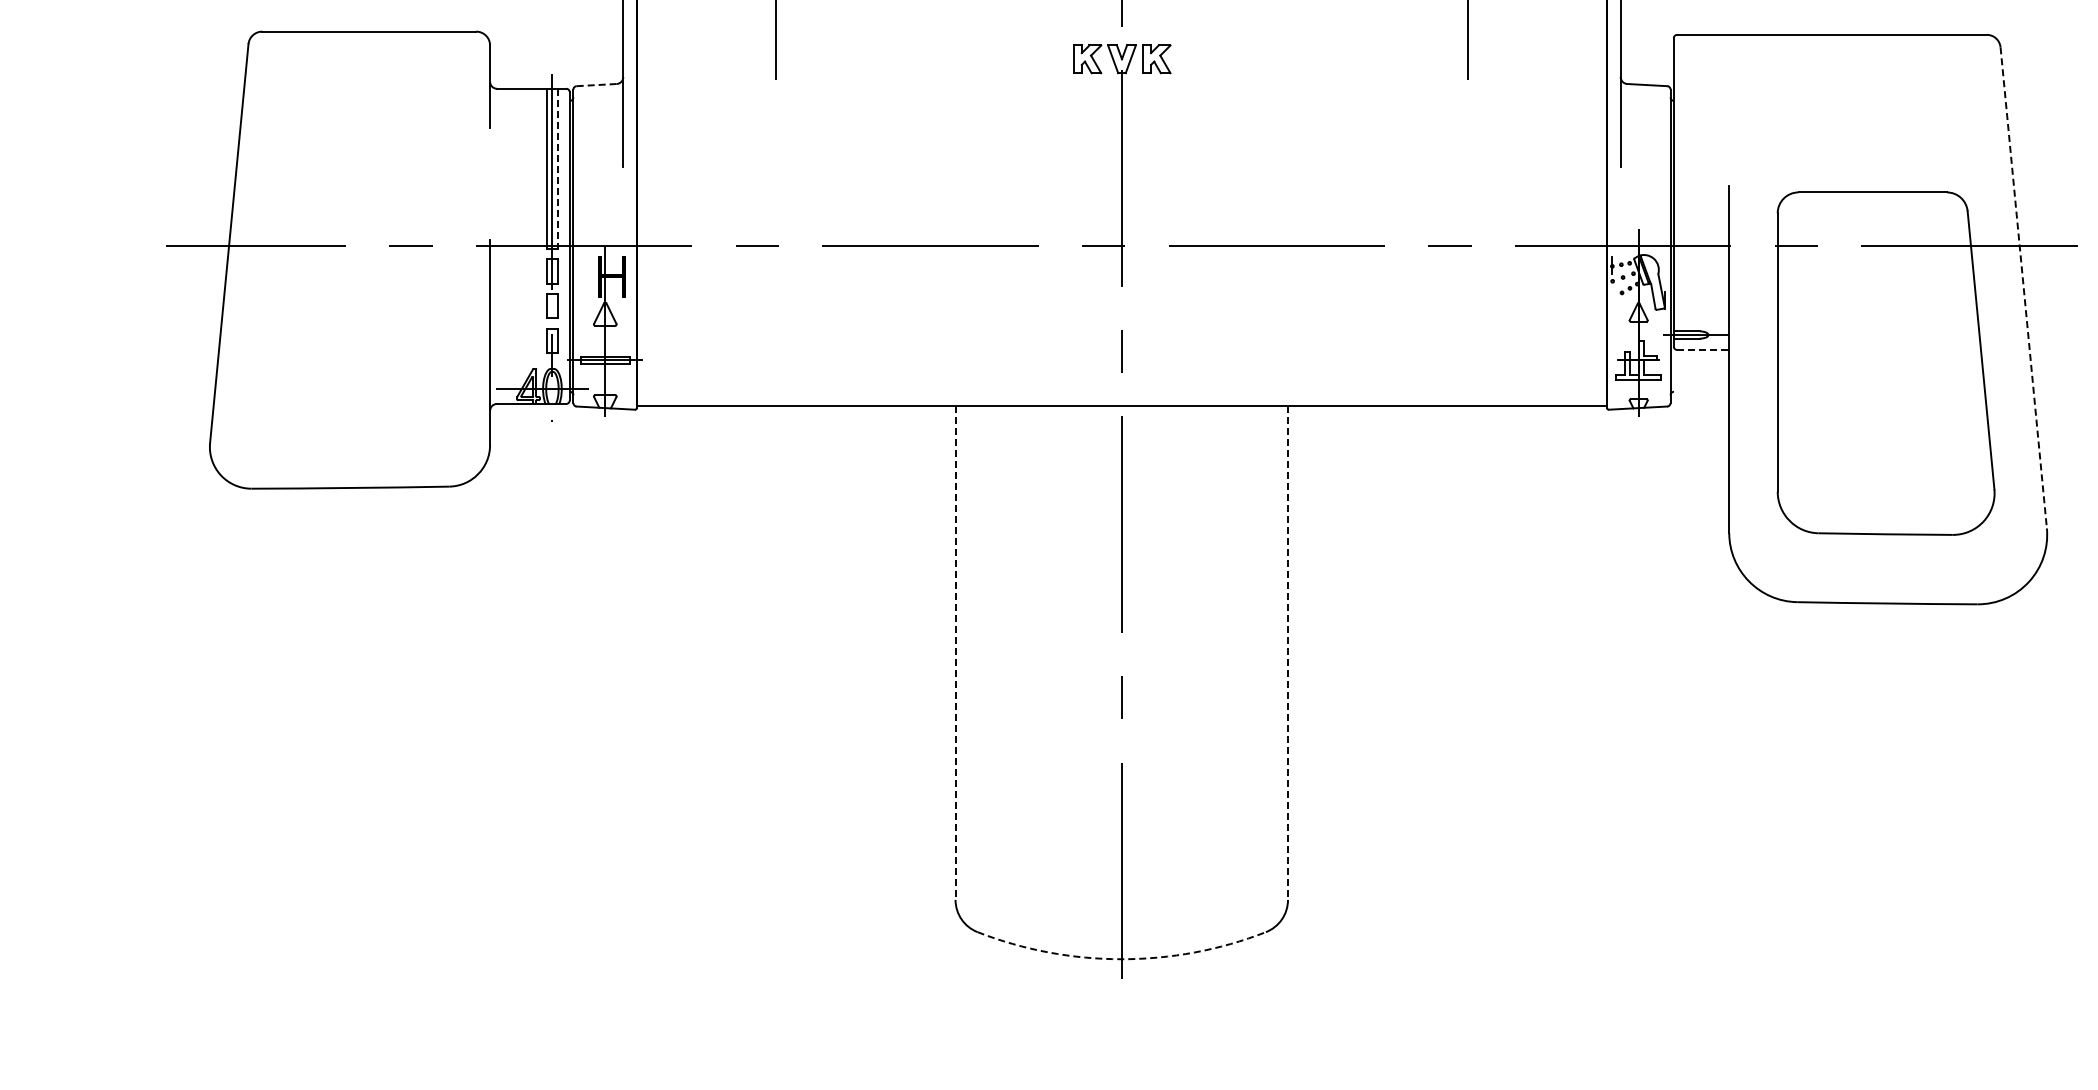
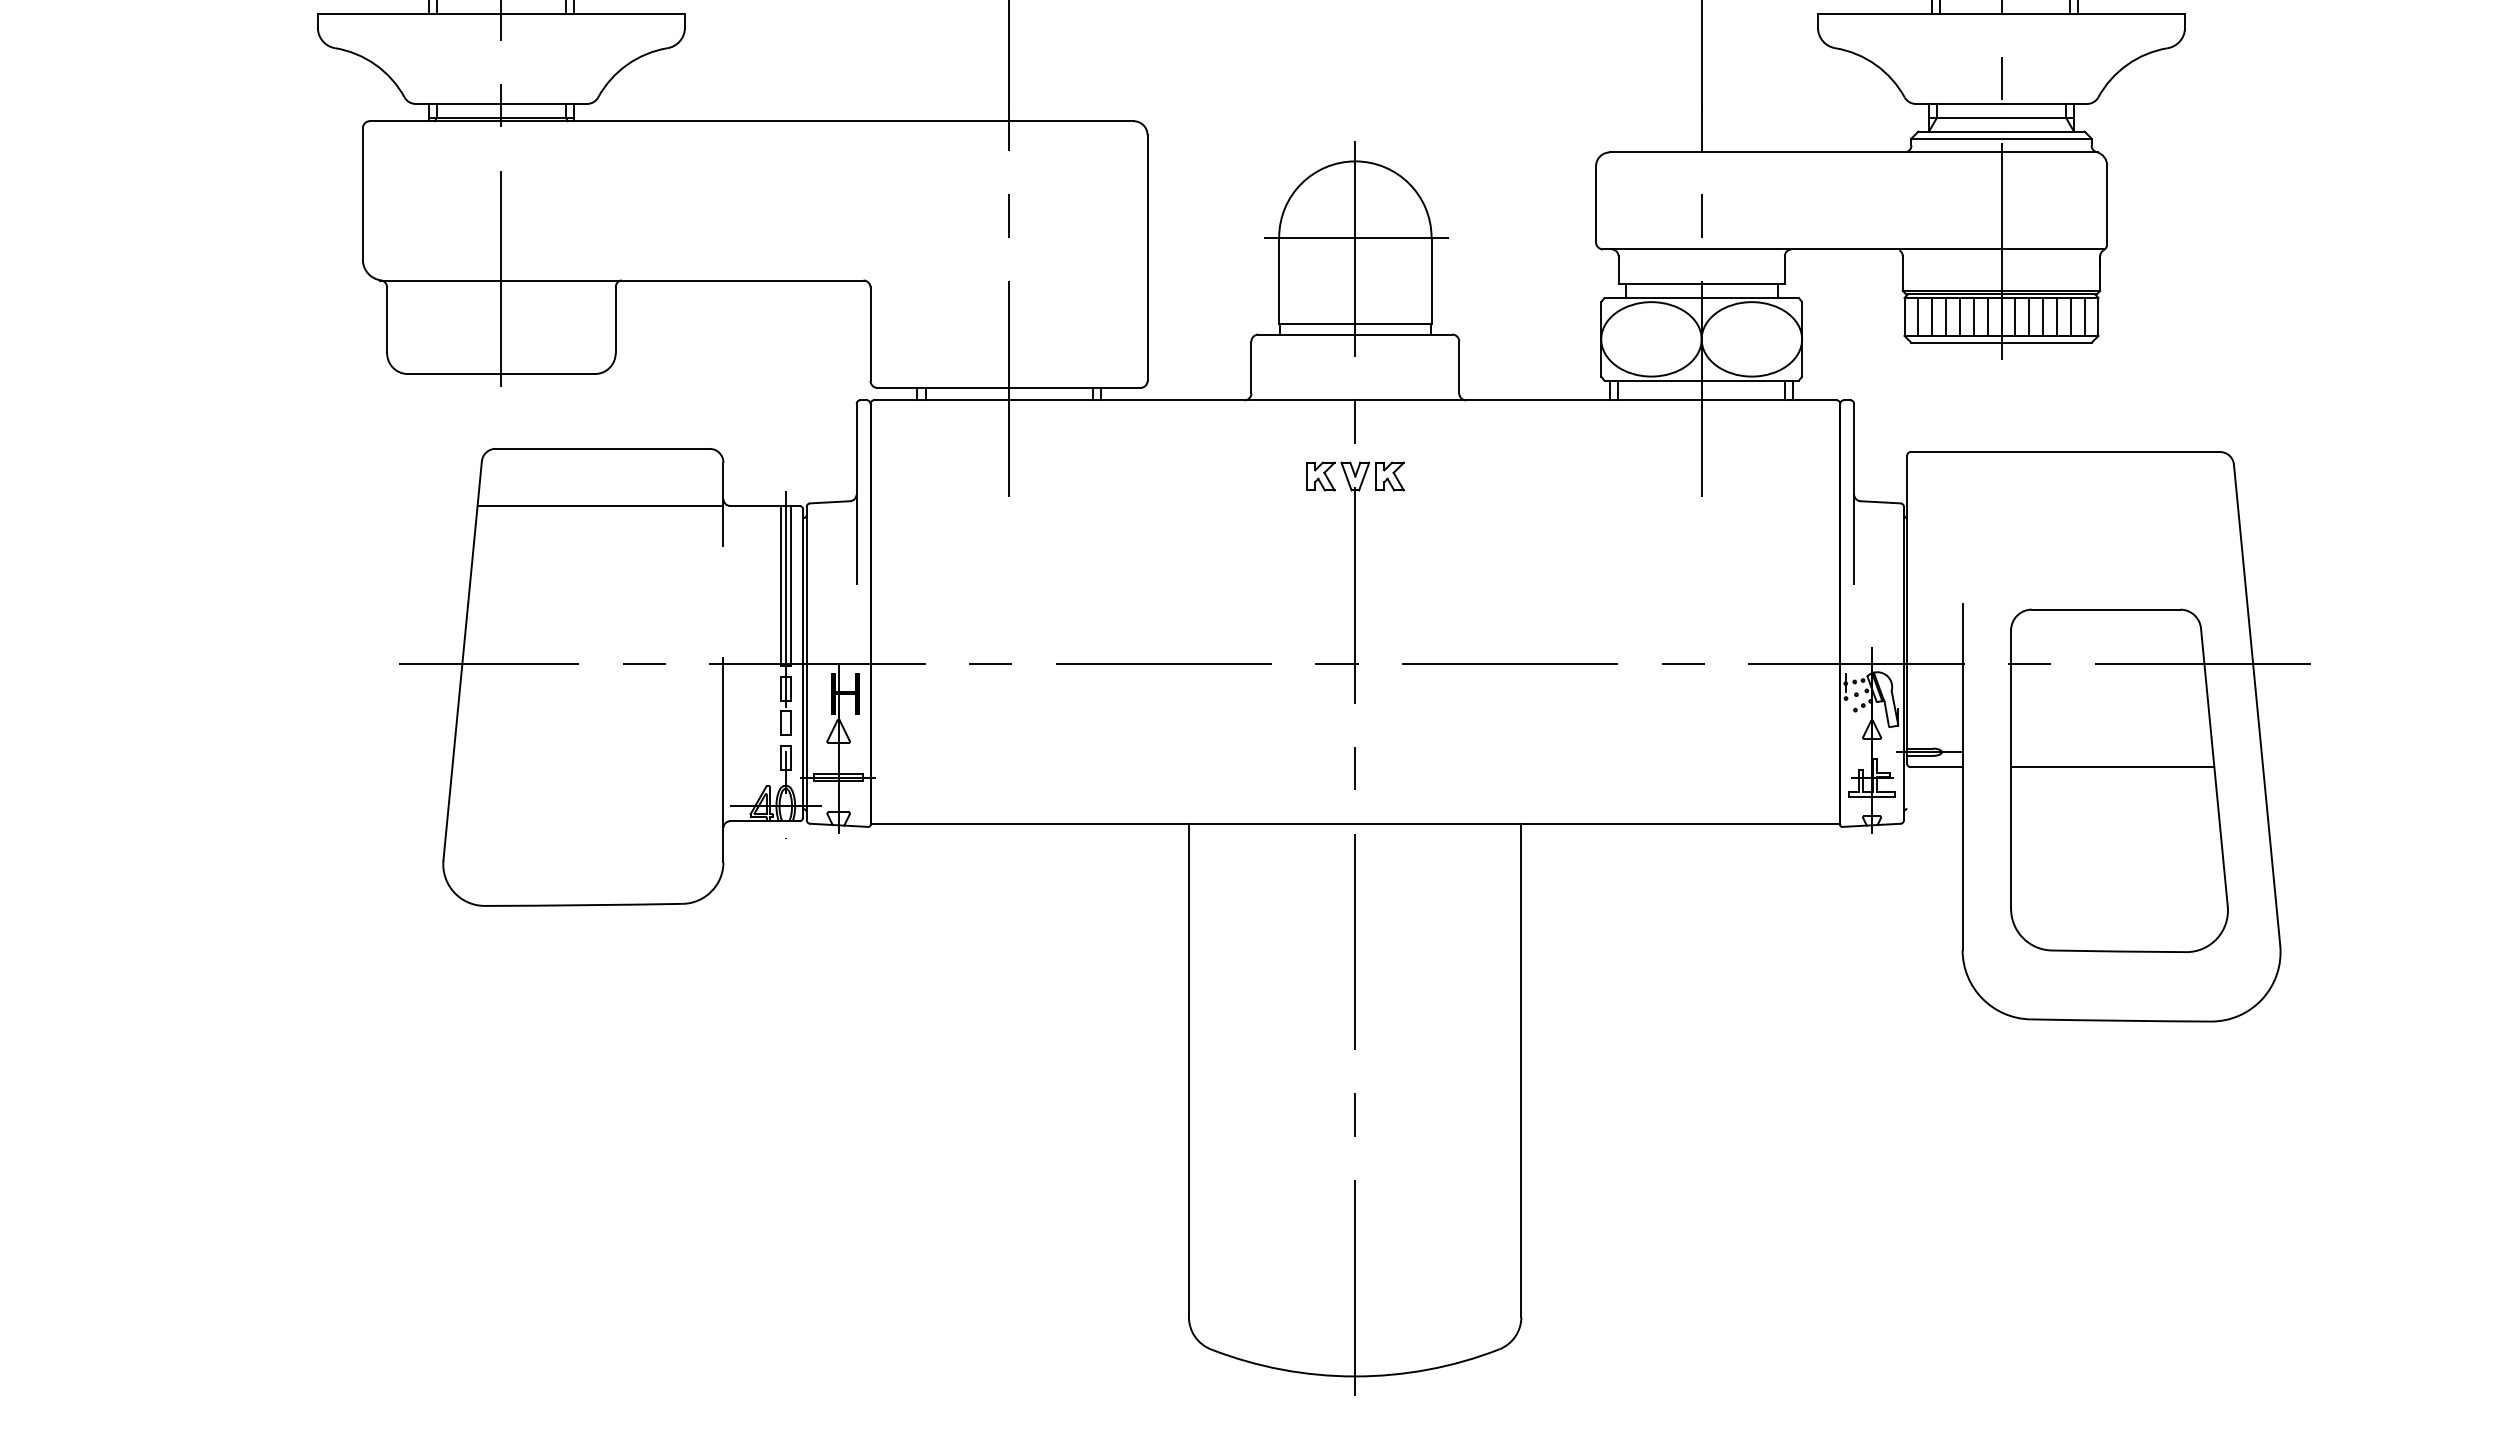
line: (597, 85) -> (830, 502), dashed -> solid
line: (367, 89) -> (600, 506), added
line: (558, 169) -> (791, 586), dashed -> solid
line: (2024, 288) -> (2257, 705), dashed -> solid
line: (1703, 350) -> (1936, 767), dashed -> solid
line: (1879, 350) -> (2112, 767), added
line: (955, 653) -> (1188, 1070), dashed -> solid
line: (1288, 653) -> (1521, 1070), dashed -> solid
arc: (1122, 959) -> (1355, 1376), dashed -> solid

